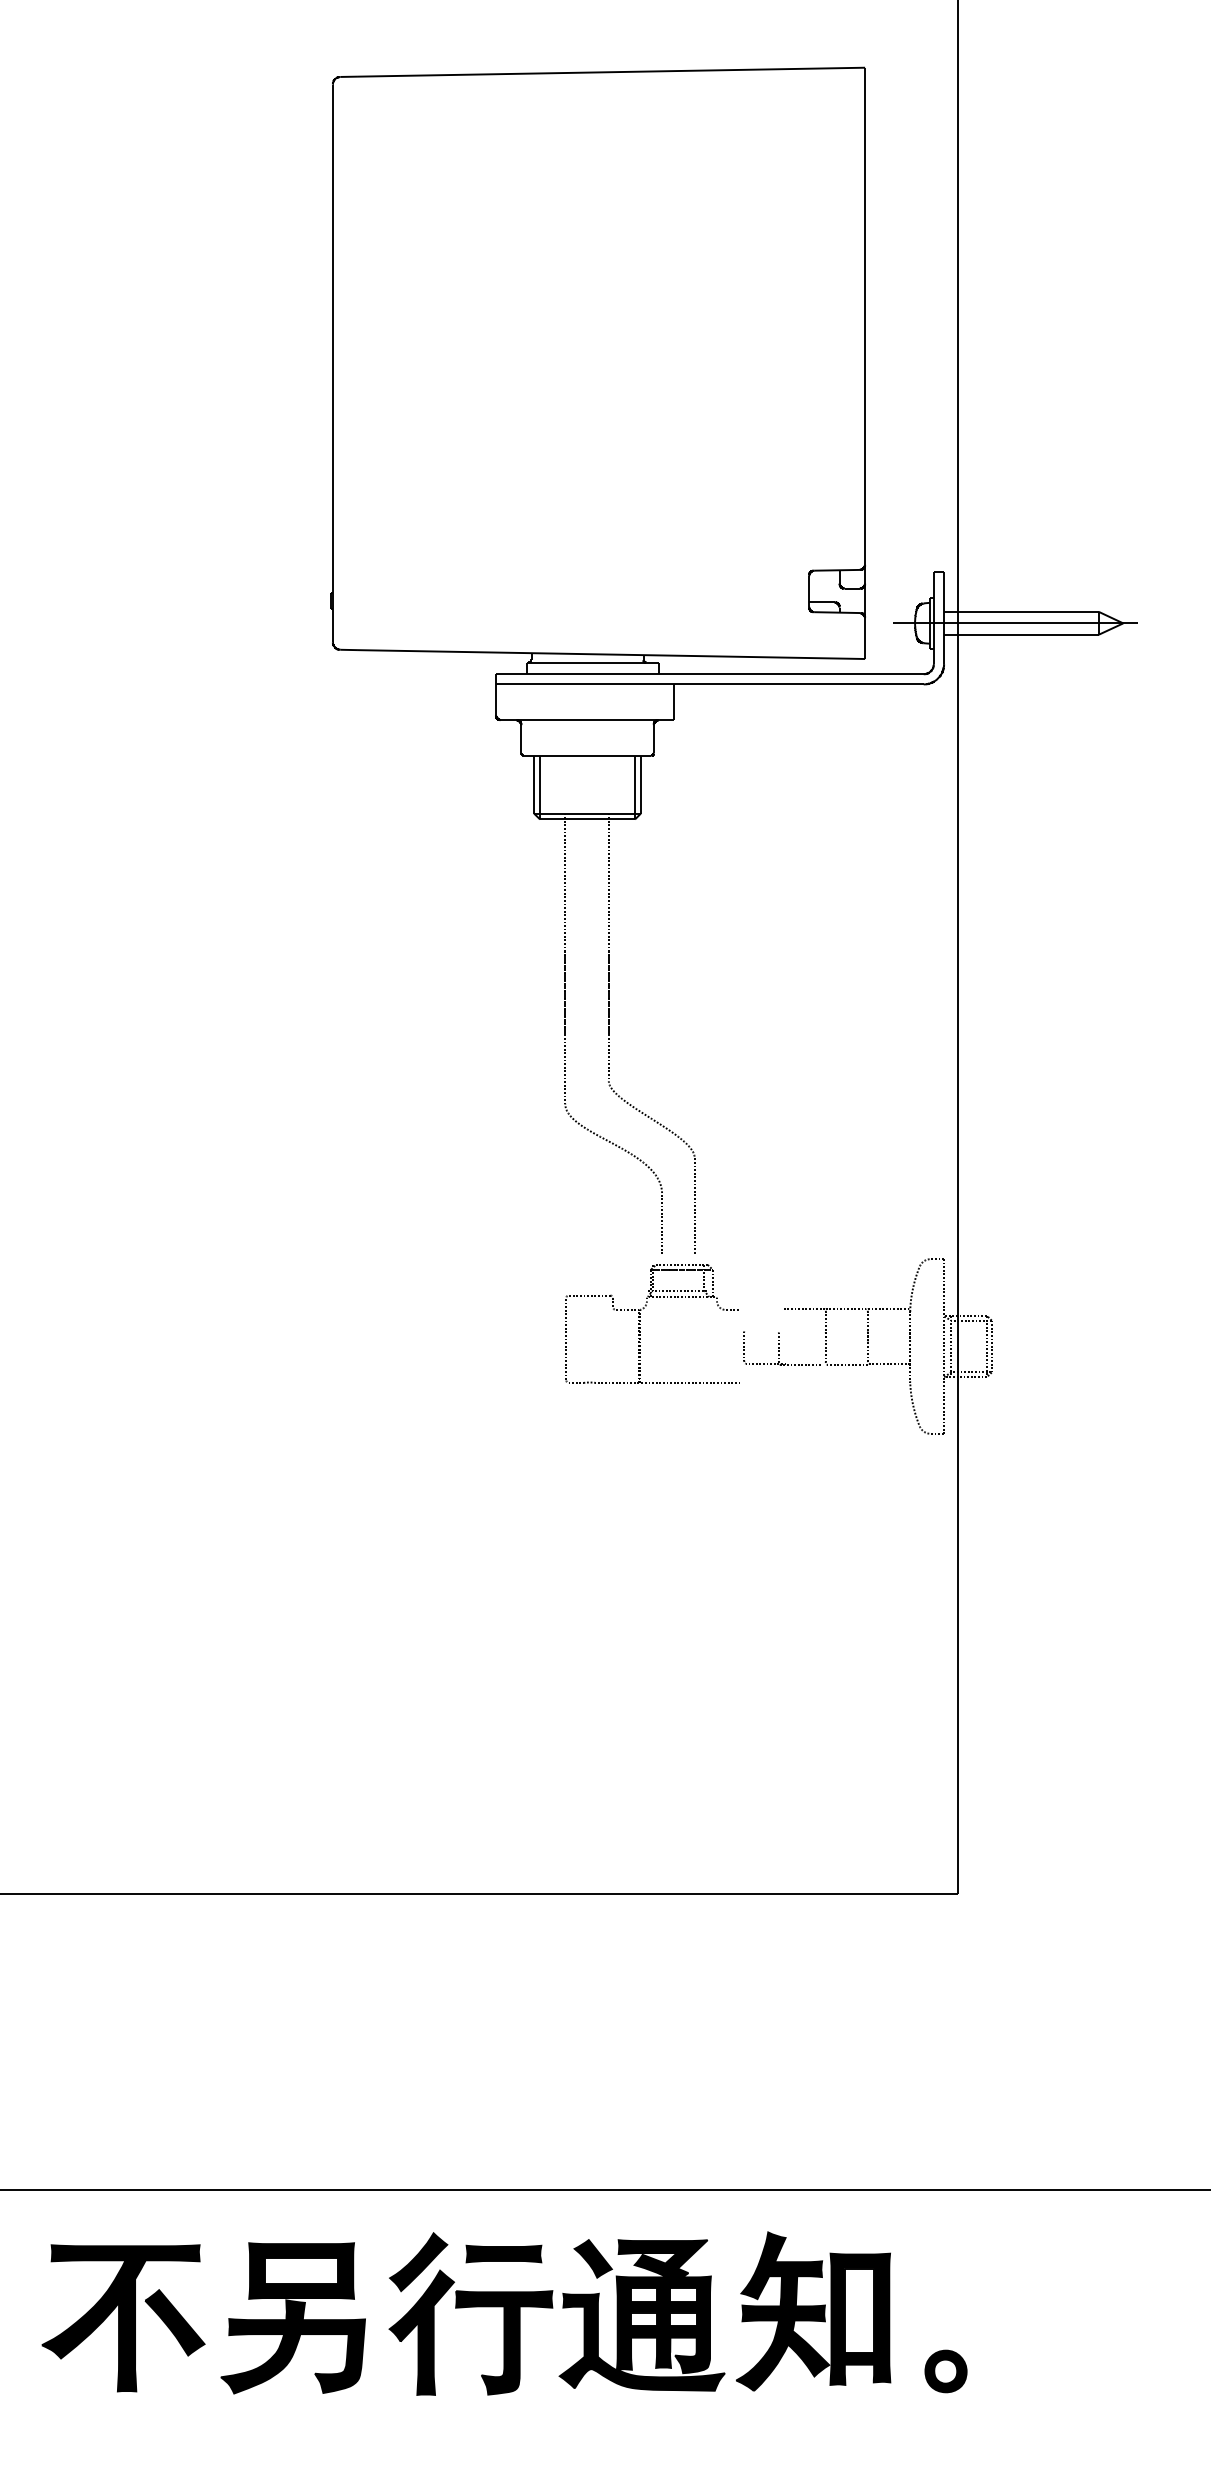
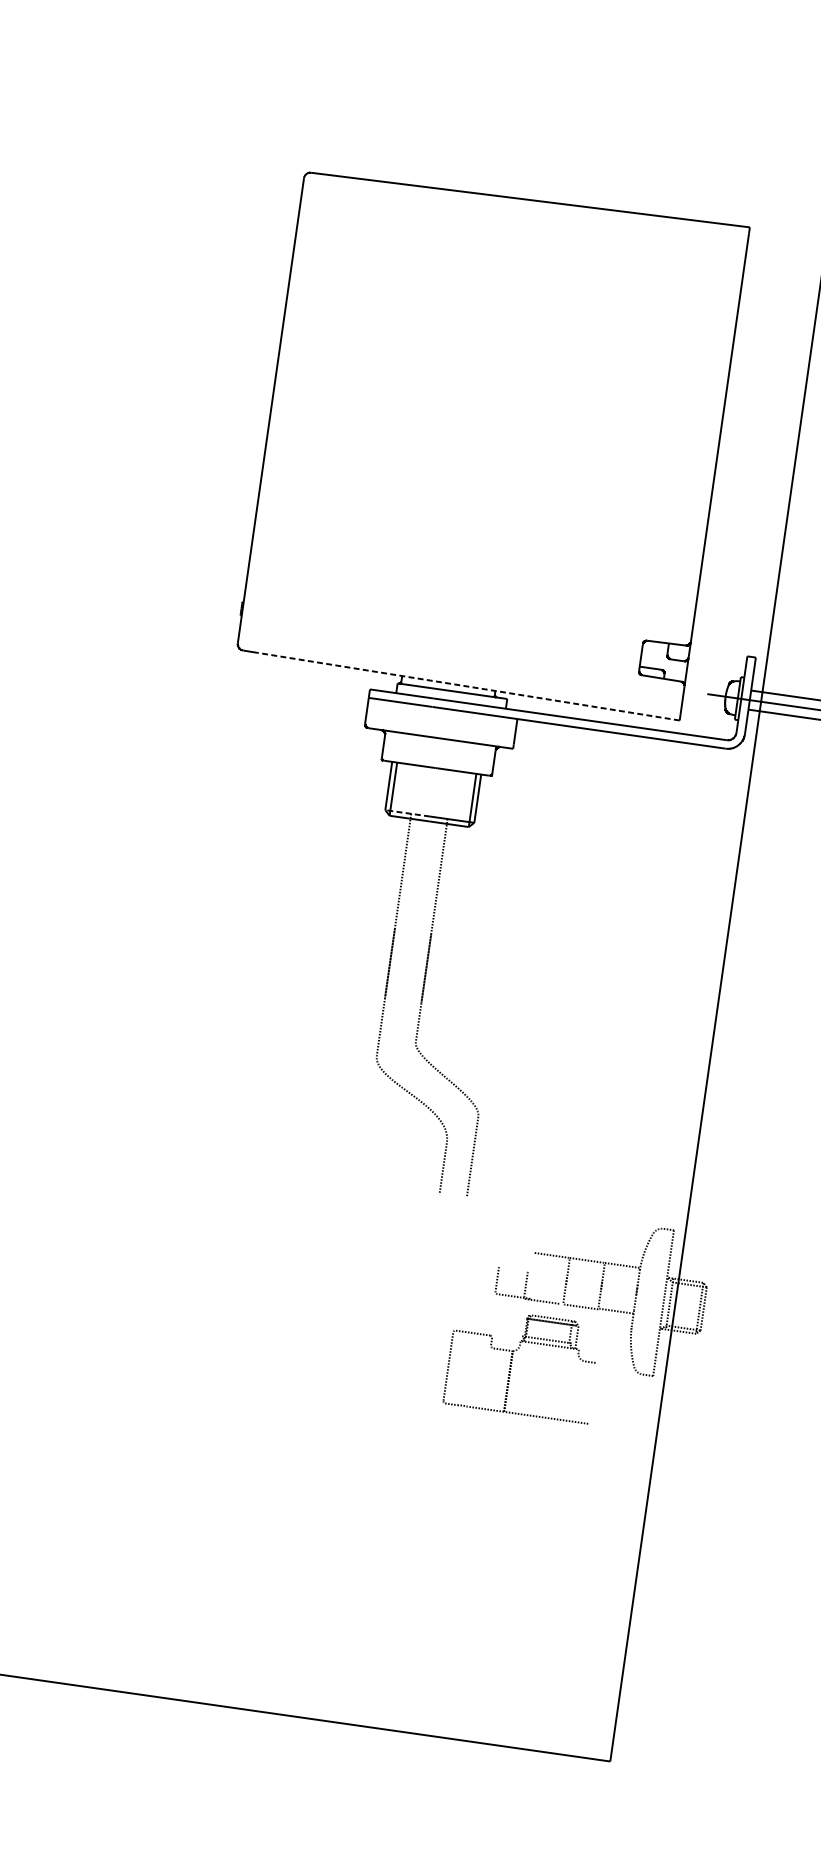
line: (611, 654) -> (468, 686), solid -> dashed
line: (560, 813) -> (407, 813), solid -> dashed
part: (640, 1324) -> (511, 1363), moved

